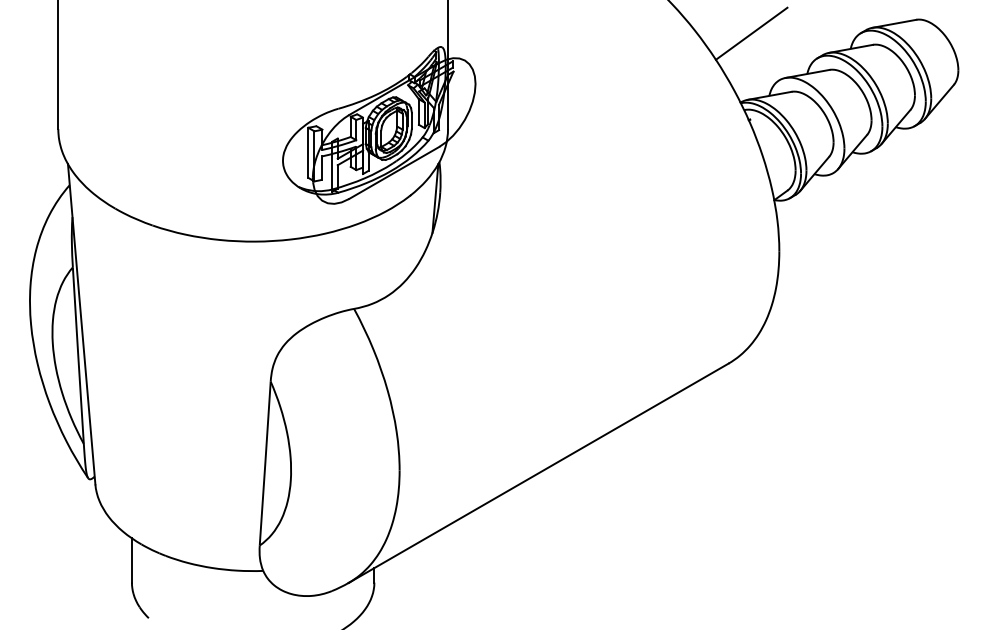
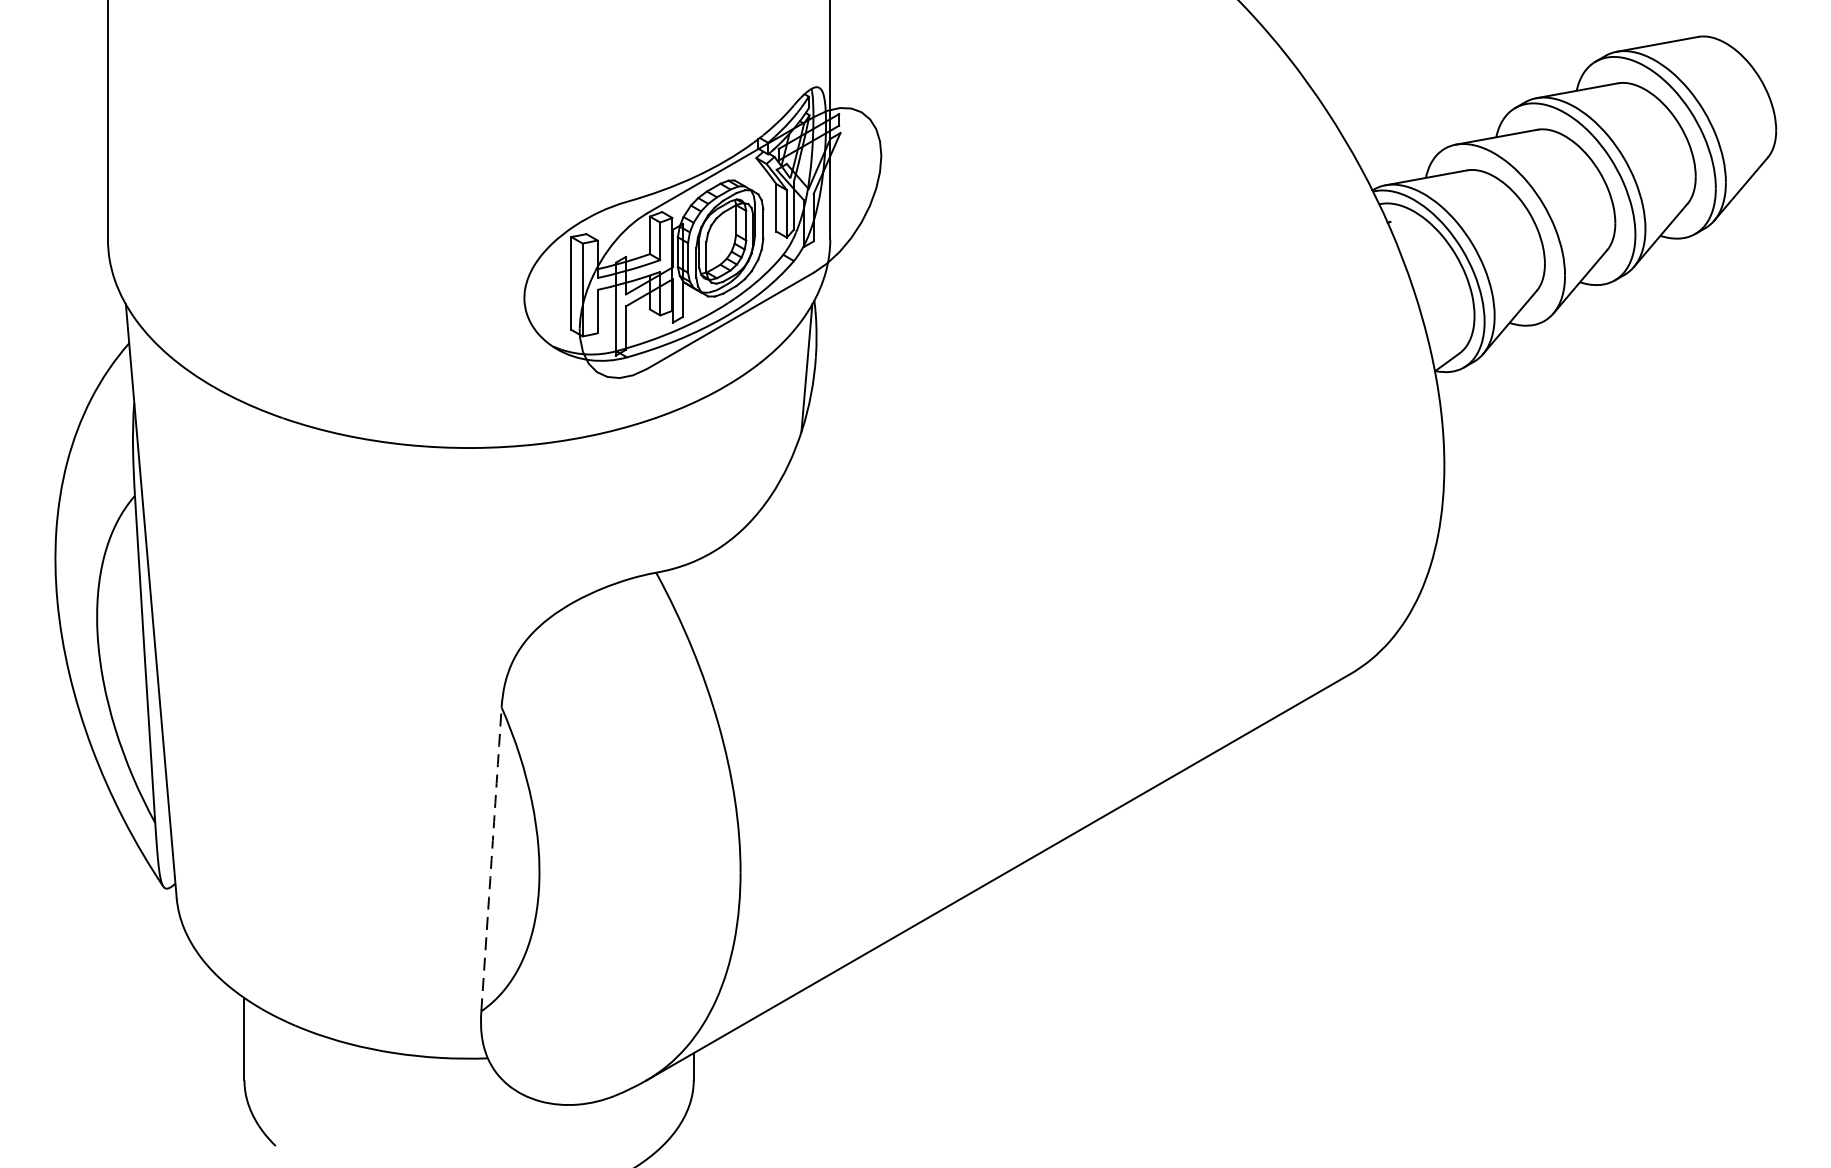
line: (751, 33) -> (1392, 62), removed
arc: (265, 463) -> (491, 859), solid -> dashed

